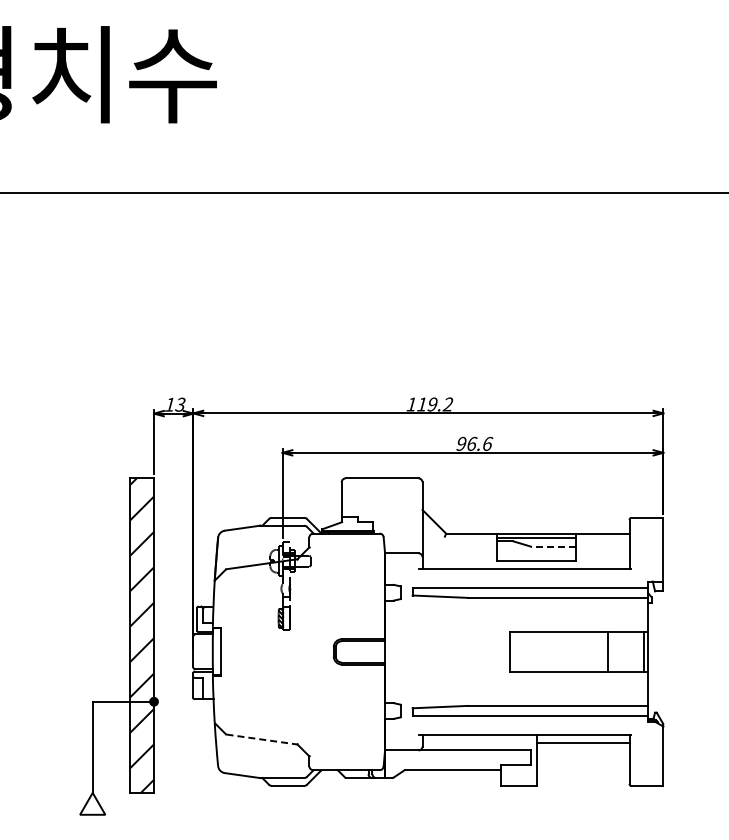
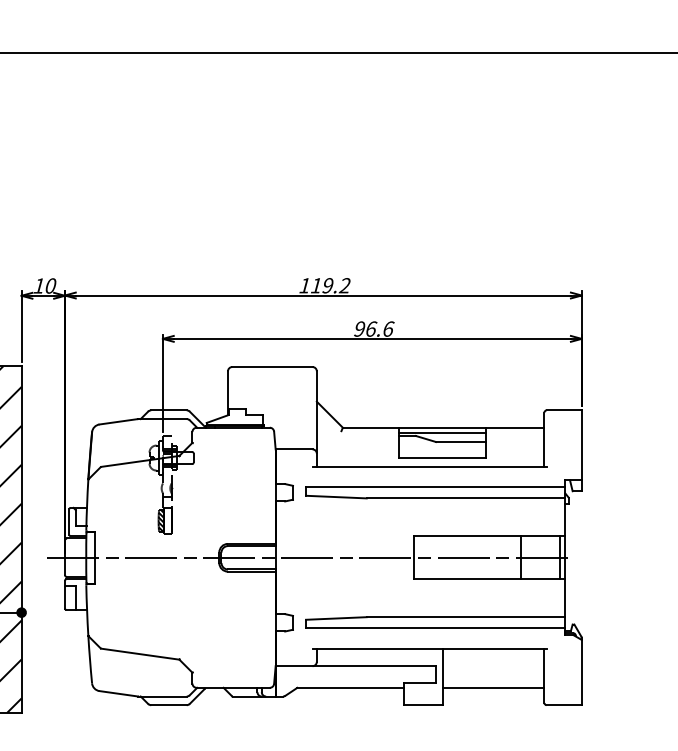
text: (180, 404) -> (50, 285), 13 -> 10
line: (553, 546) -> (460, 441), dashed -> solid
line: (416, 651) -> (310, 557), added
line: (262, 739) -> (140, 654), dashed -> solid
line: (582, 743) -> (492, 688), moved

